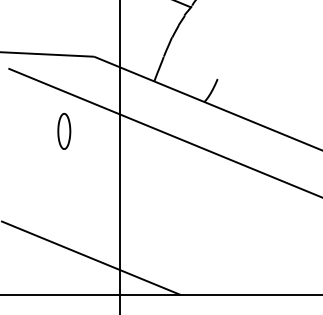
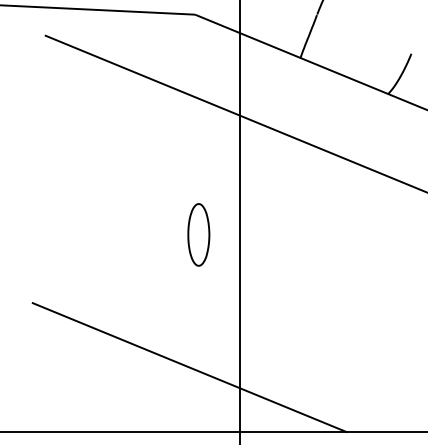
part: (64, 131) -> (199, 235), moved

